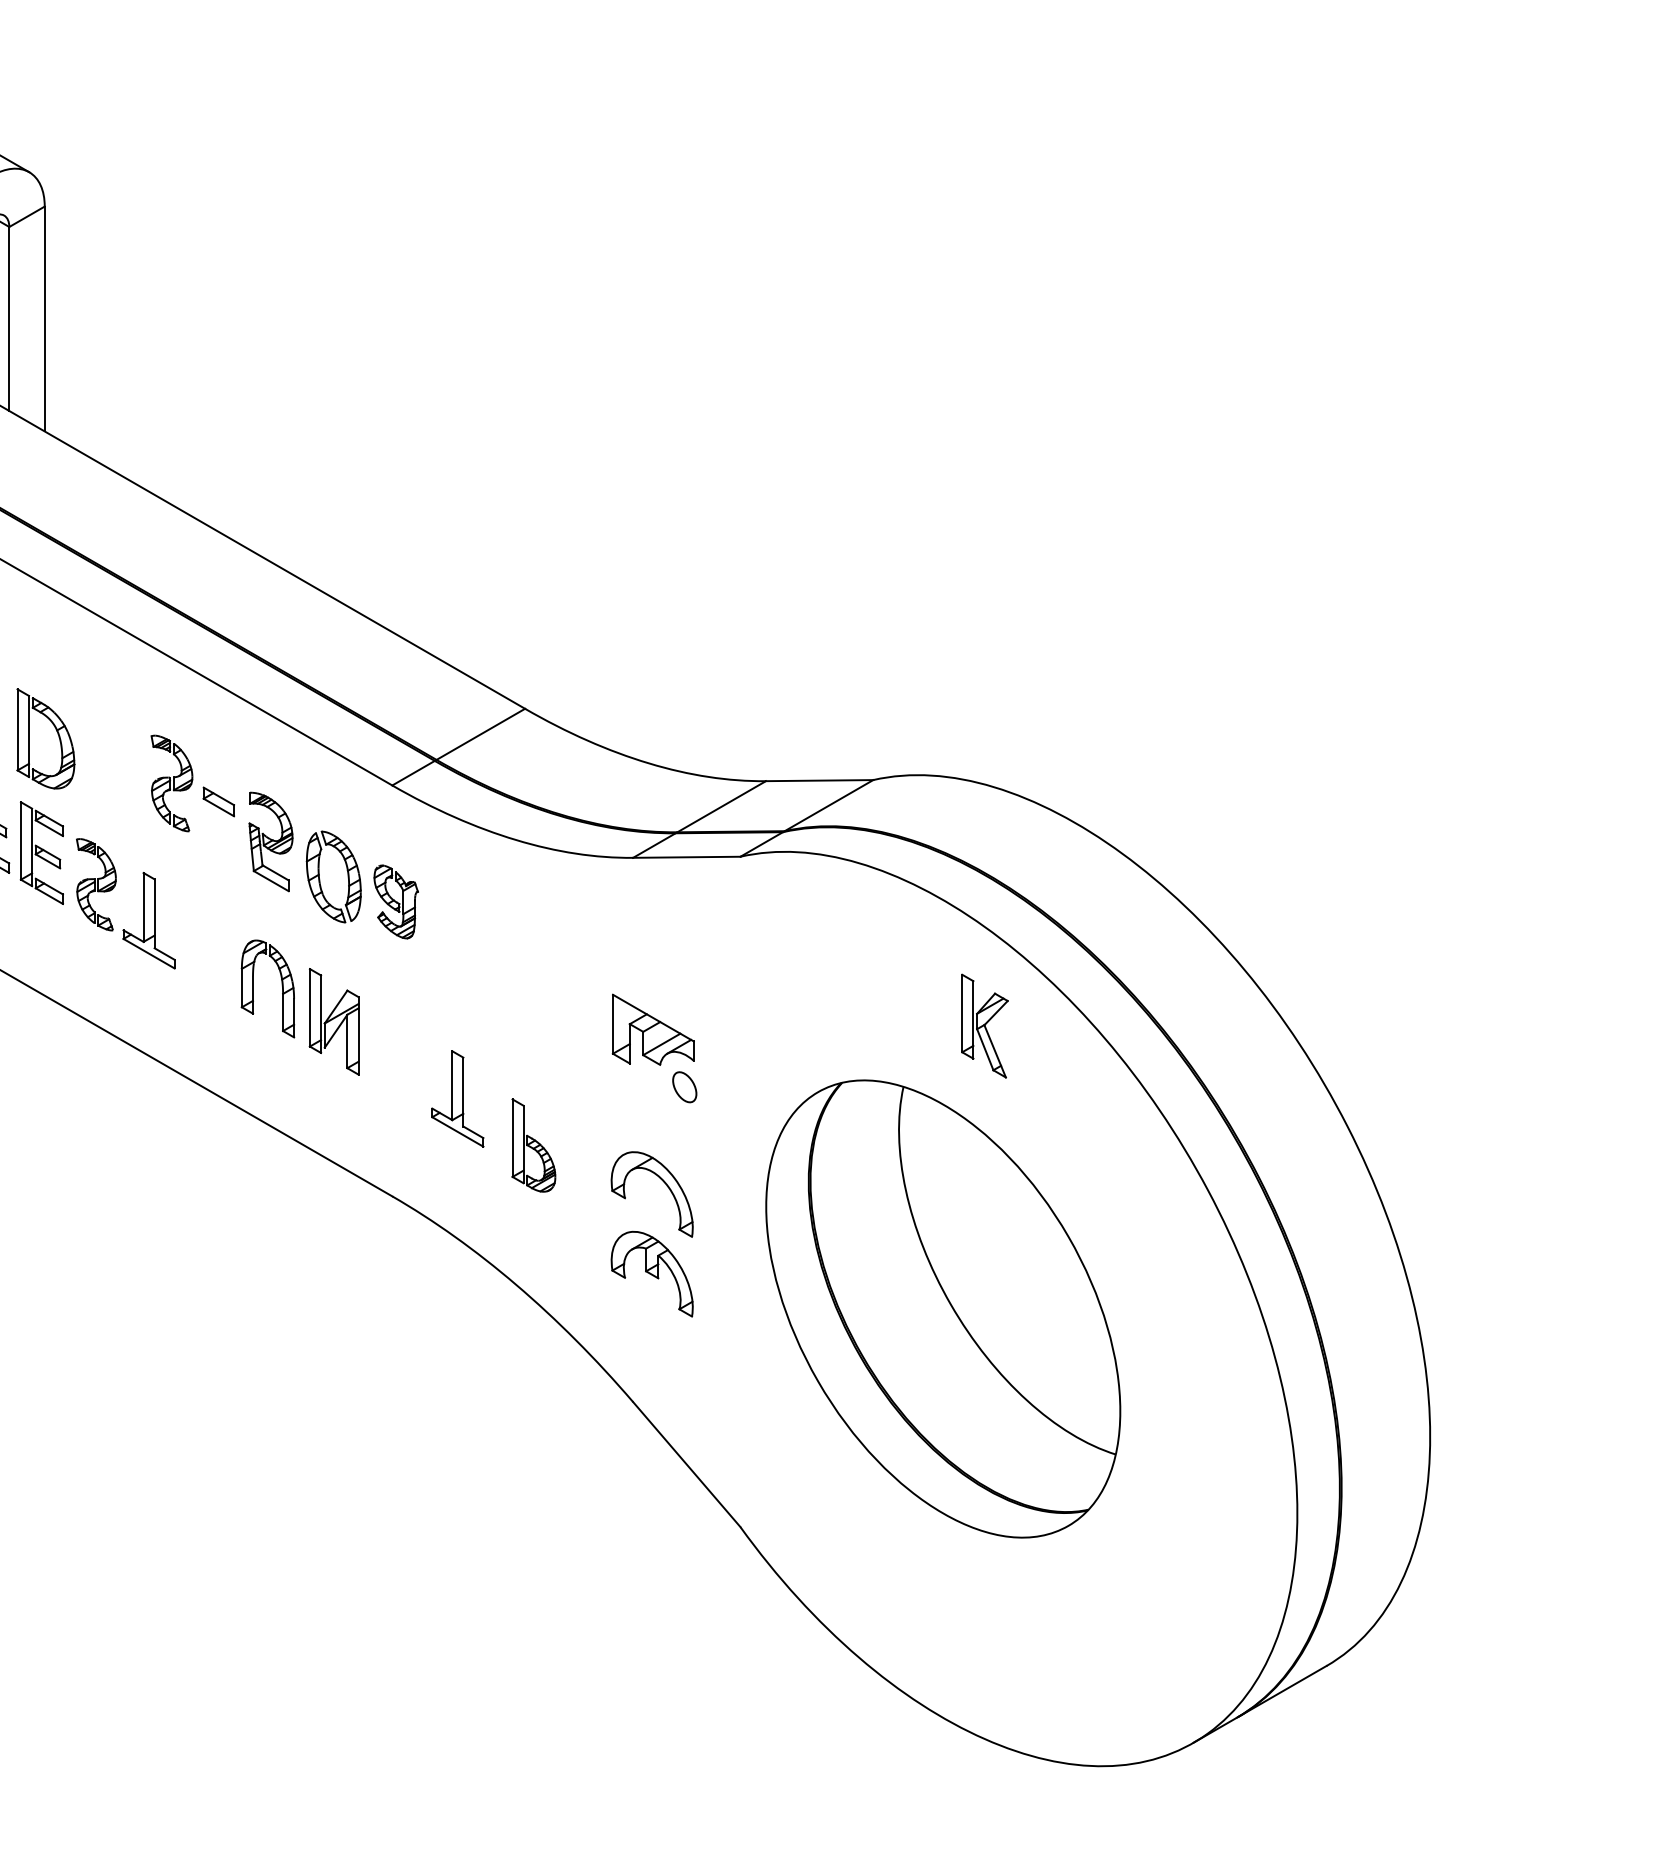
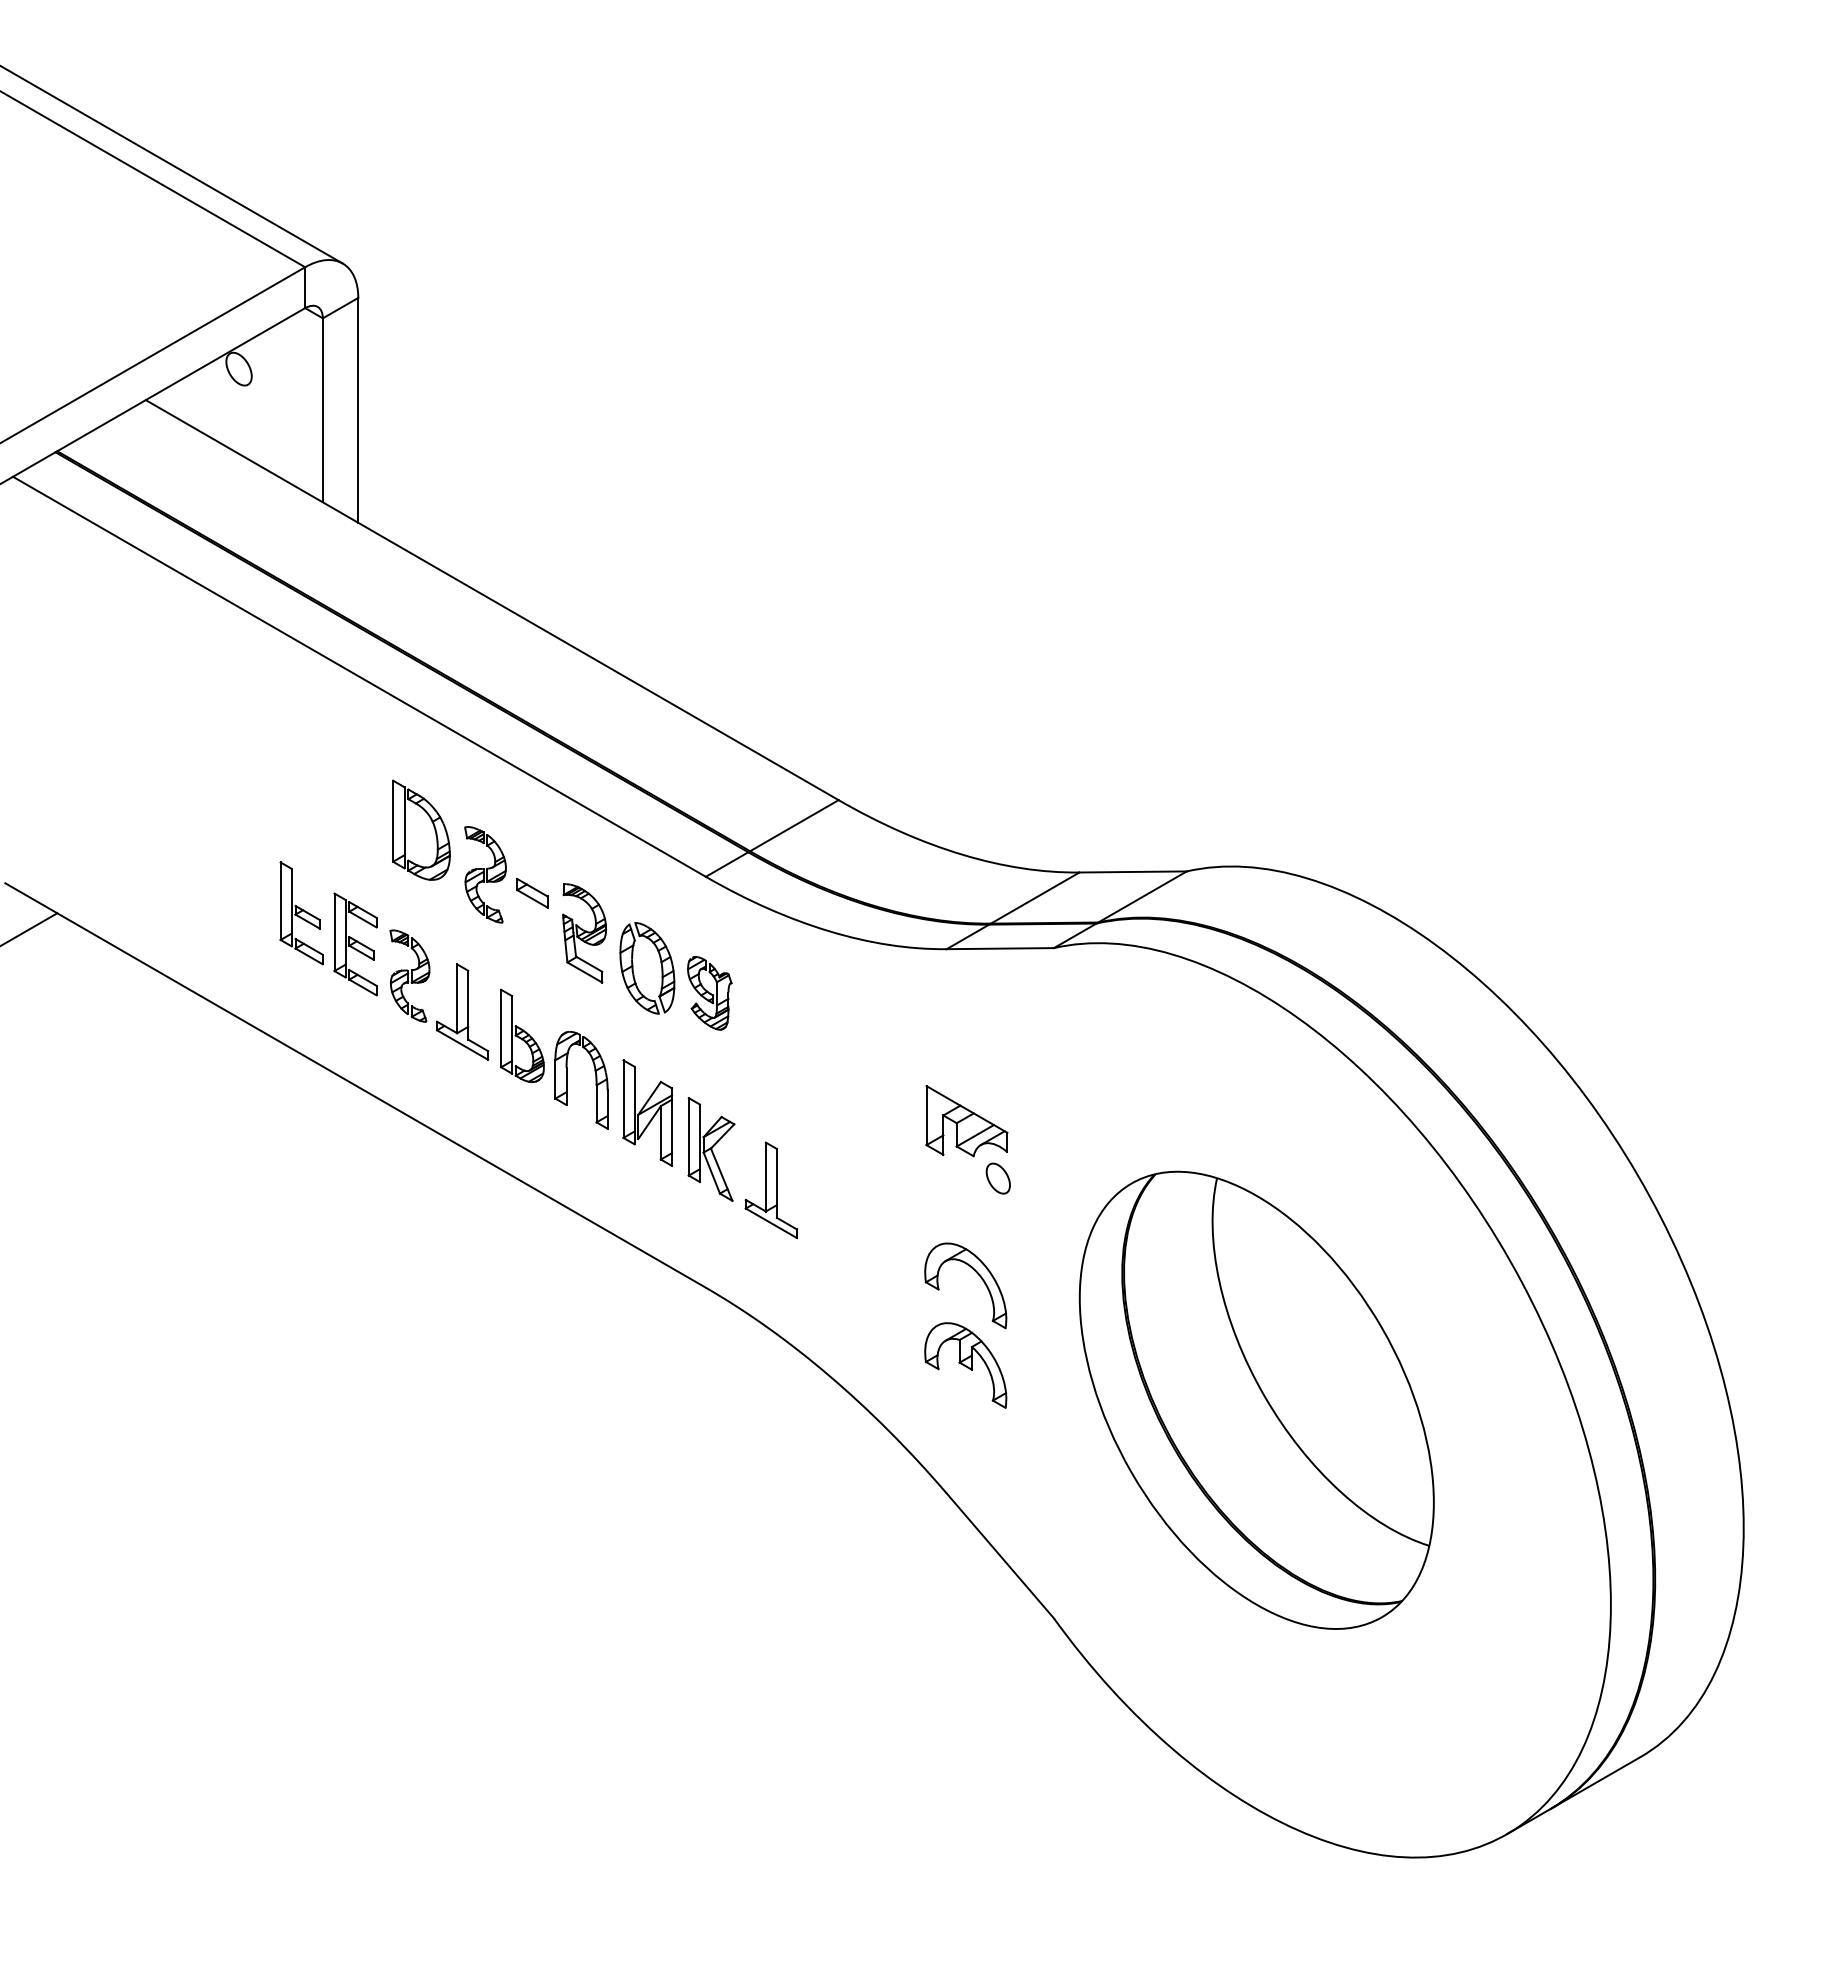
part: (56, 733) -> (432, 824), moved
part: (984, 1026) -> (711, 1149), moved
part: (533, 1145) -> (522, 1035), moved

